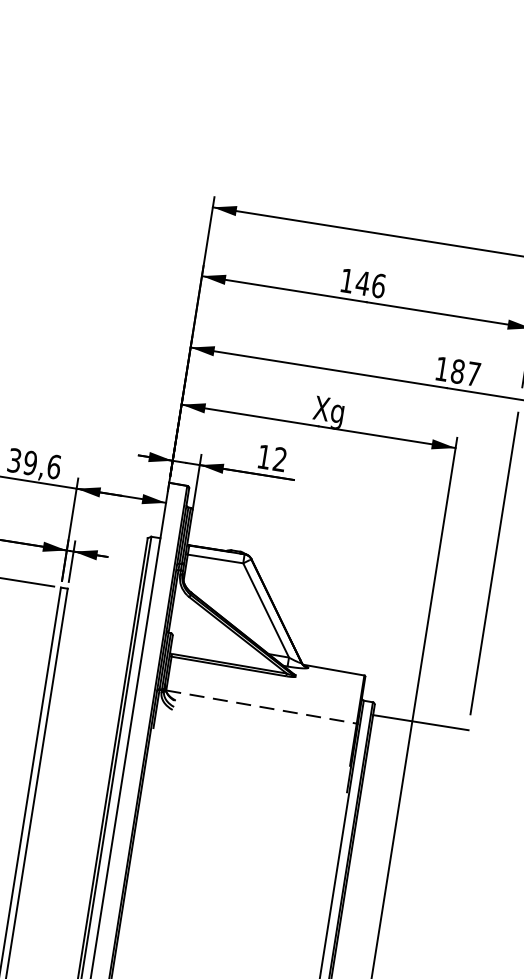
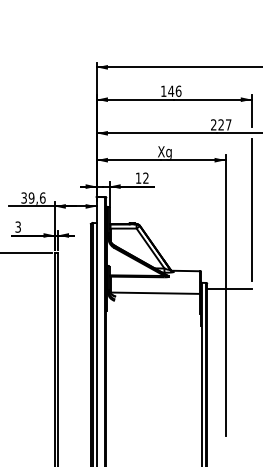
text: (450, 369) -> (217, 124), 187 -> 227
line: (261, 707) -> (155, 293), dashed -> solid

